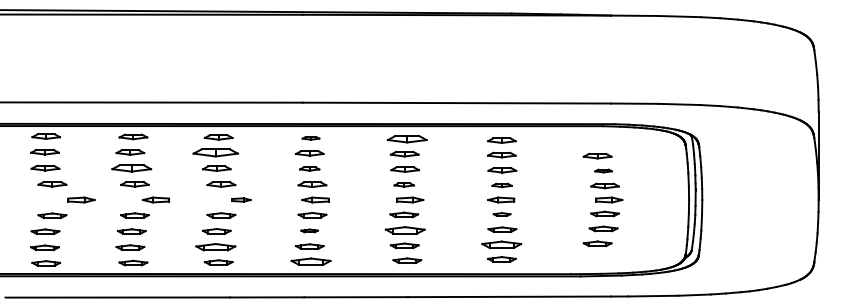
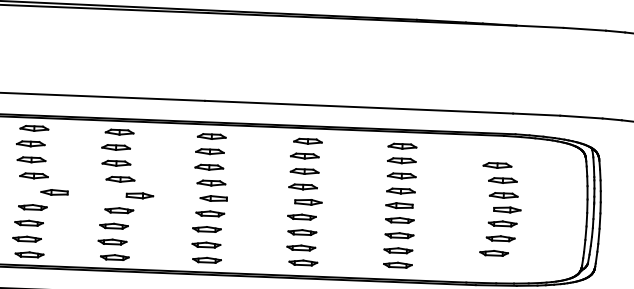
part: (310, 138) -> (211, 136), size x1.67
part: (407, 139) -> (308, 141), size x0.71
part: (215, 152) -> (115, 147), size x0.62
part: (131, 168) -> (31, 160), size x0.71
part: (309, 168) -> (209, 166), size x1.43
part: (603, 170) -> (502, 180), size x1.67
part: (404, 184) -> (303, 186), size x1.43
part: (501, 185) -> (400, 191), size x1.43
part: (241, 199) -> (139, 195), size x1.43
part: (501, 214) -> (399, 220), size x1.67
part: (309, 230) -> (206, 228), size x1.67
part: (404, 230) -> (301, 232), size x0.71
part: (501, 244) -> (398, 250), size x0.71
part: (215, 246) -> (112, 241), size x0.71
part: (310, 261) -> (206, 259), size x0.71

